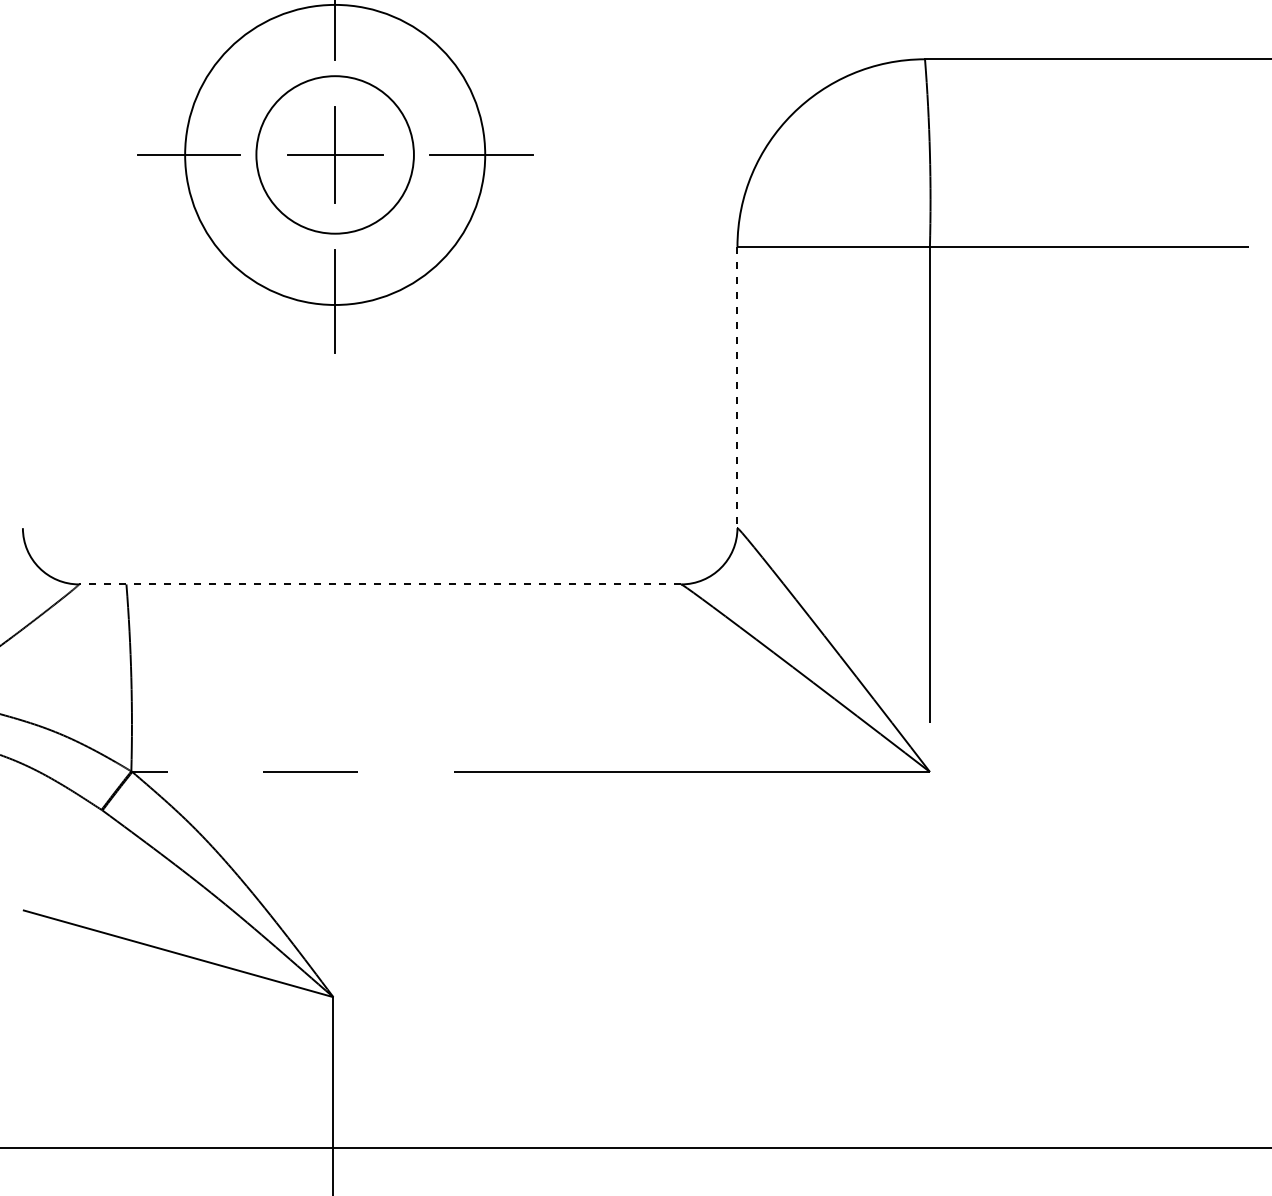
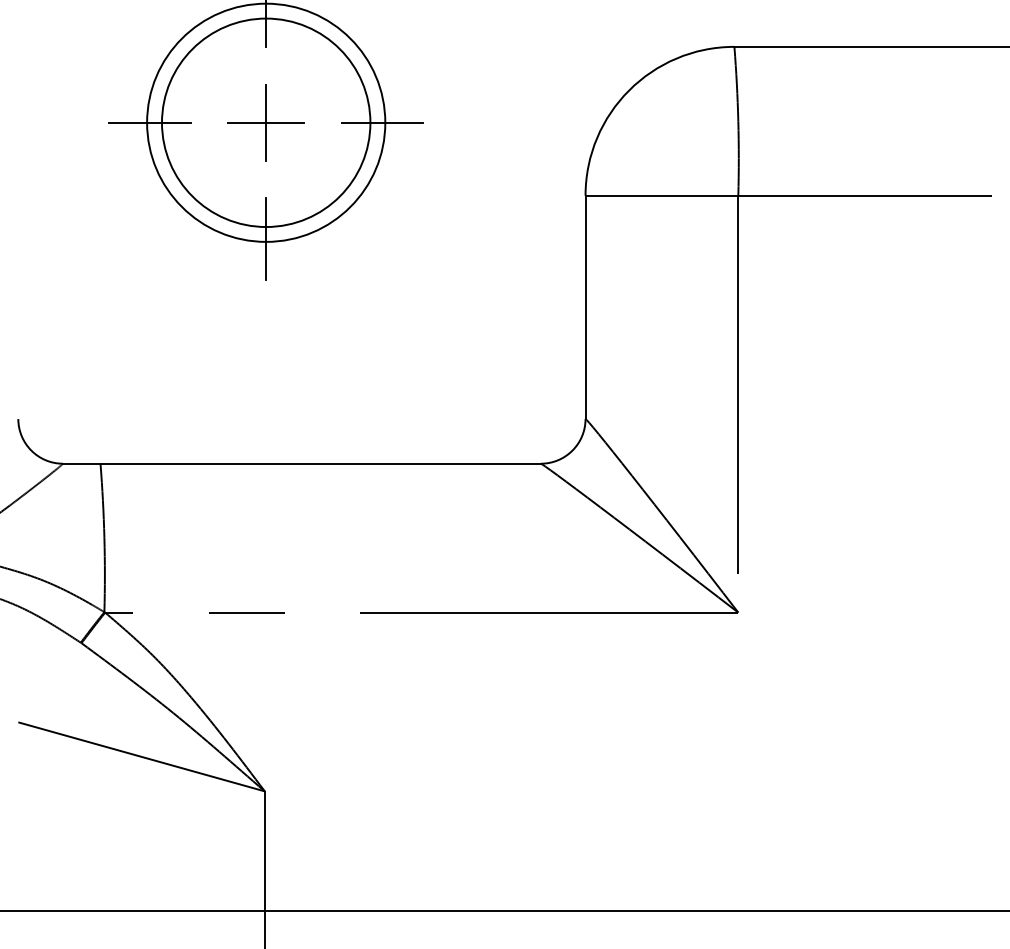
circle: (334, 154) -> (265, 122), size x1.67
line: (737, 387) -> (585, 307), dashed -> solid
line: (379, 584) -> (301, 463), dashed -> solid

